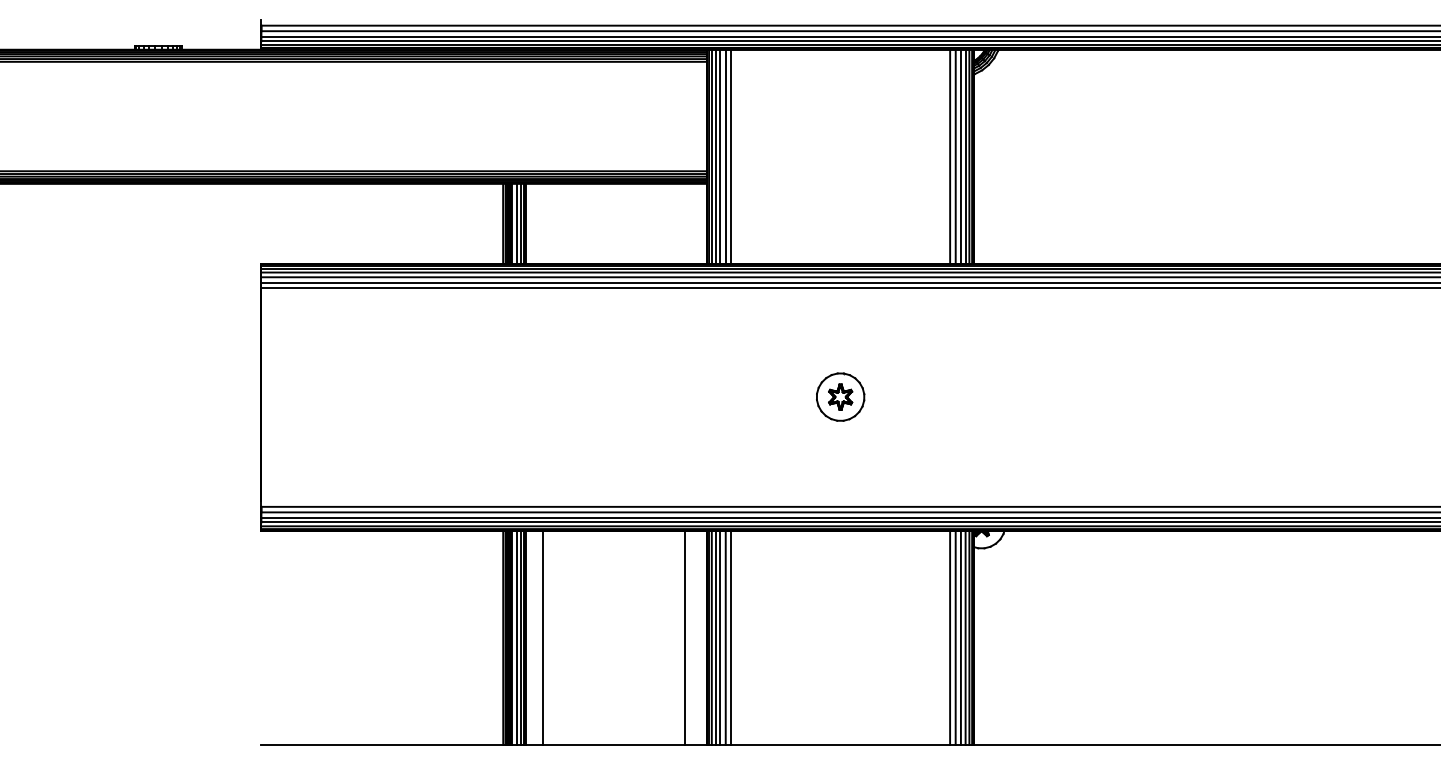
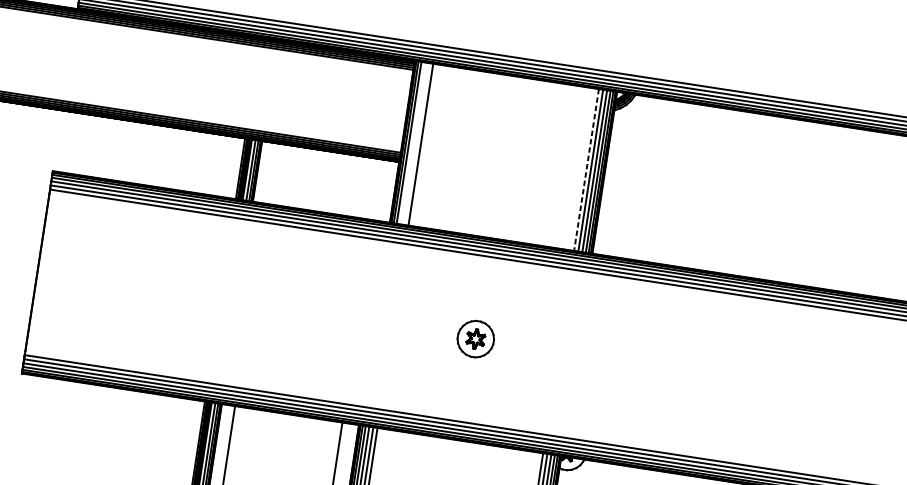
line: (720, 156) -> (412, 143), removed
line: (725, 156) -> (416, 143), removed
line: (950, 156) -> (586, 169), solid -> dashed

